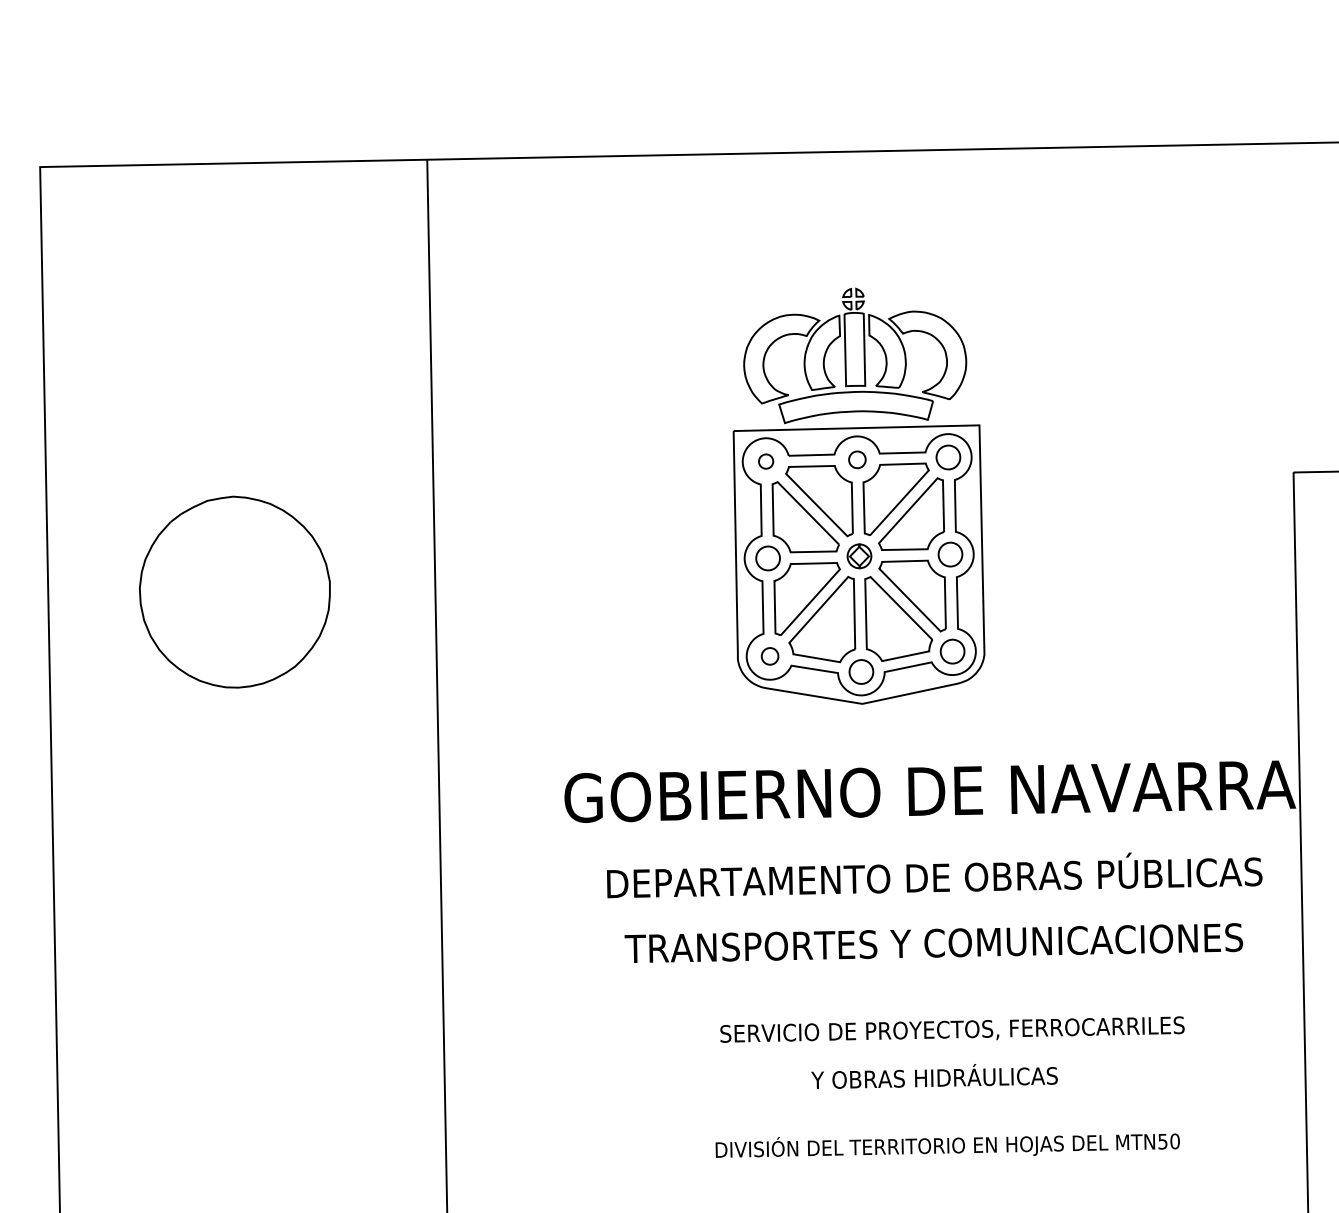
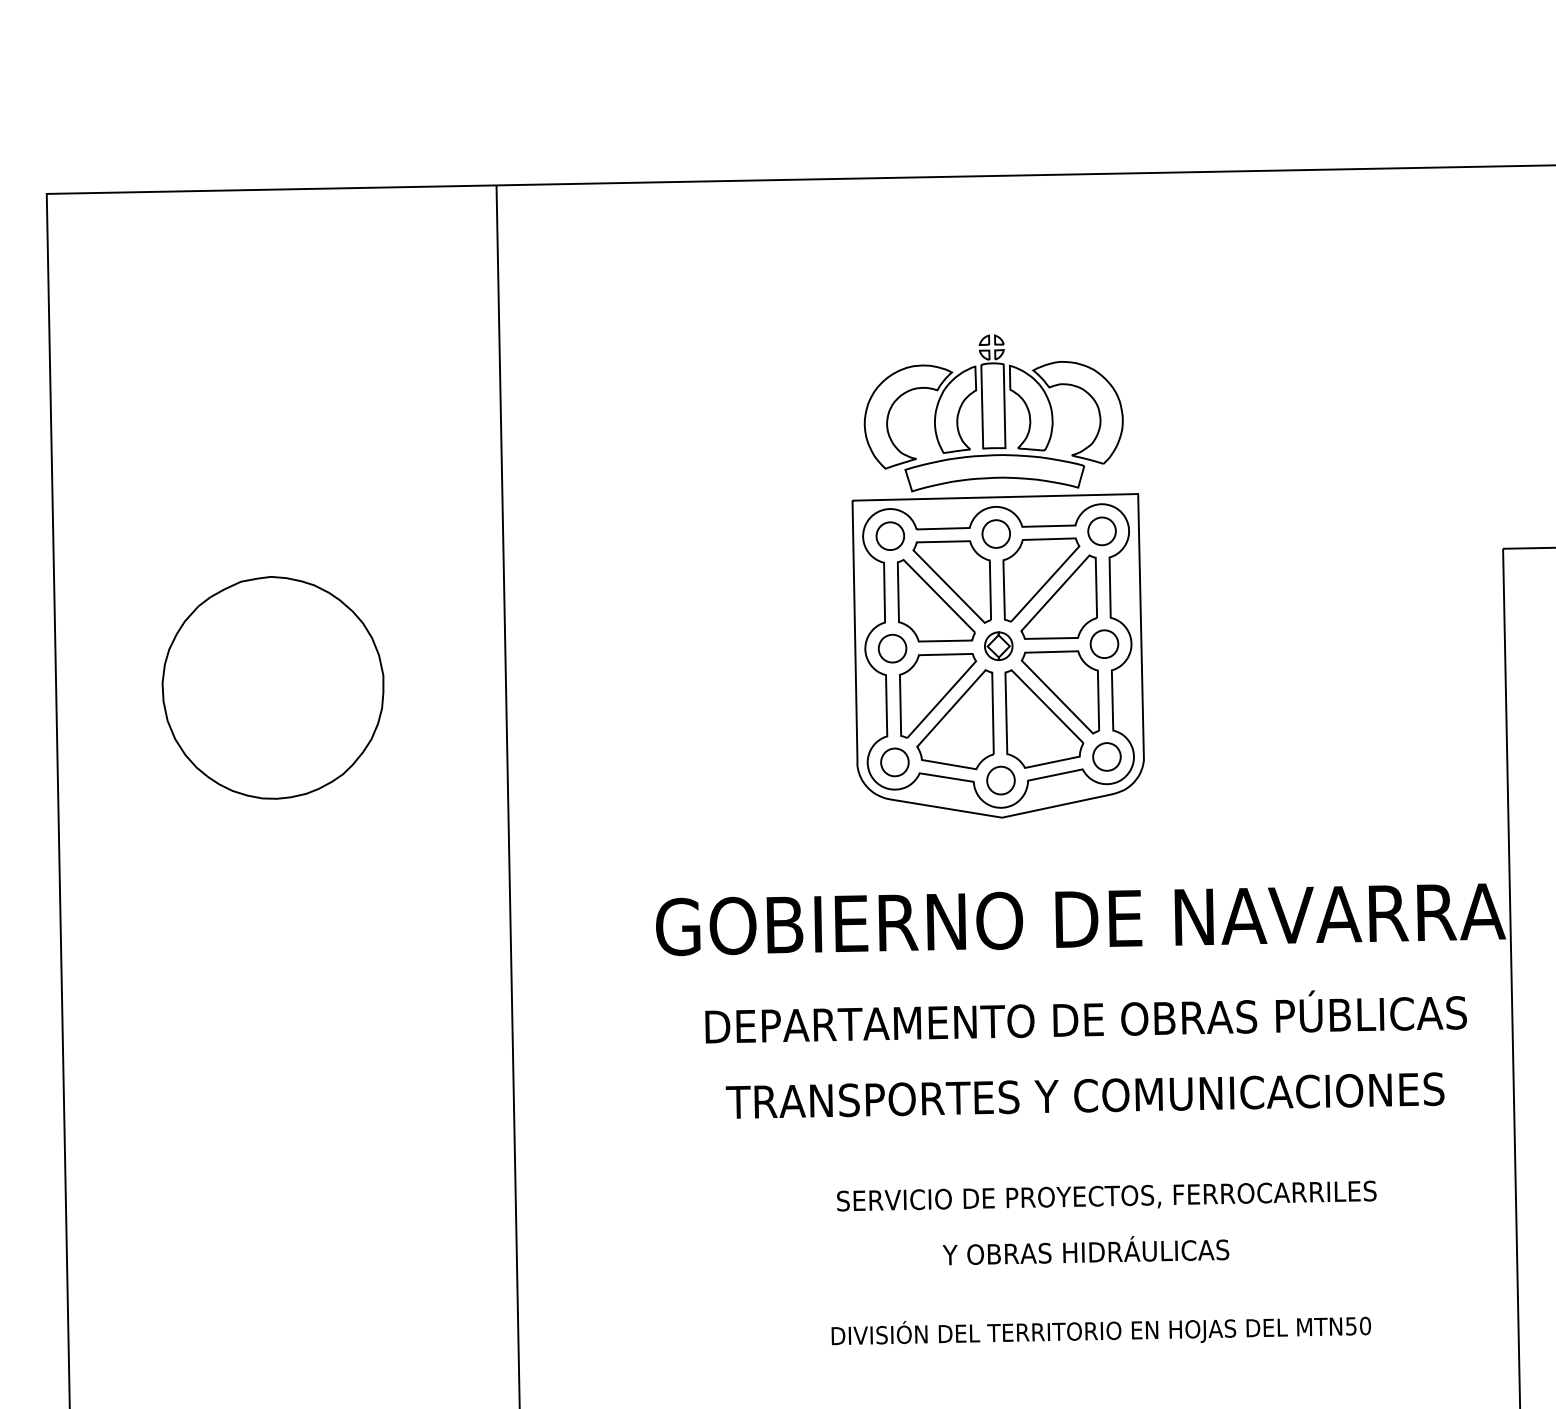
part: (857, 459) -> (996, 533), size x1.43
part: (765, 461) -> (889, 536), size x1.67
part: (769, 656) -> (894, 762), size x1.43

